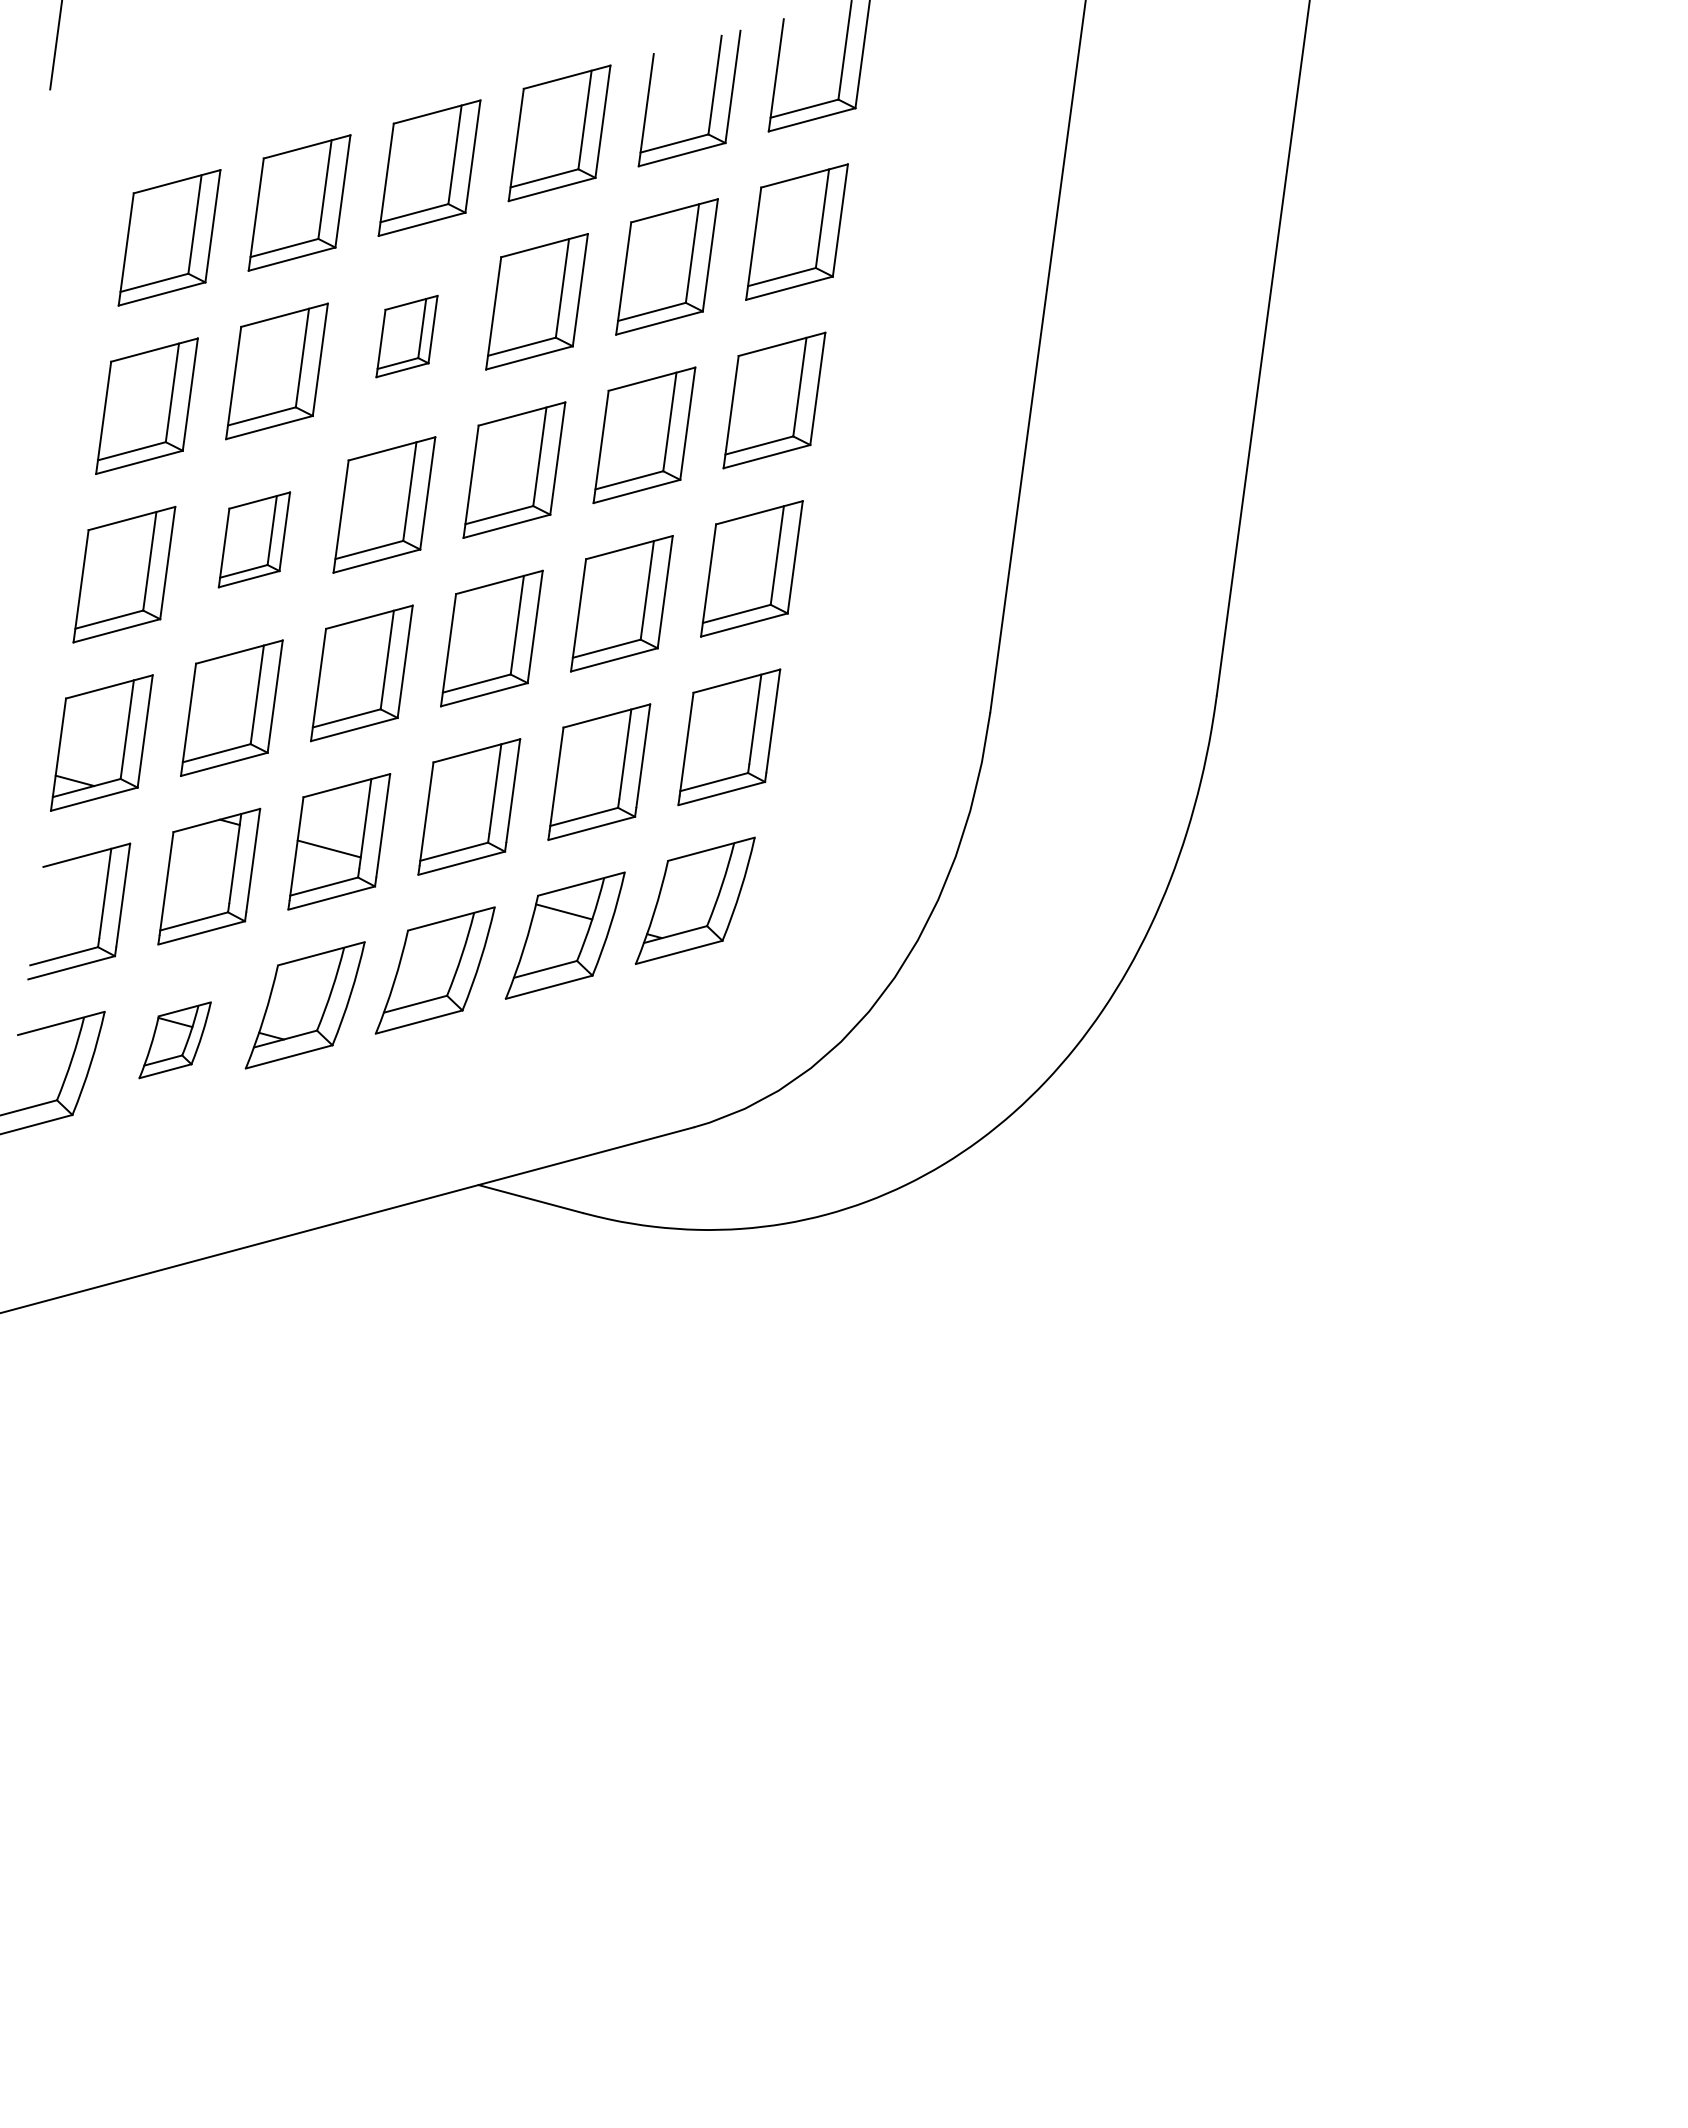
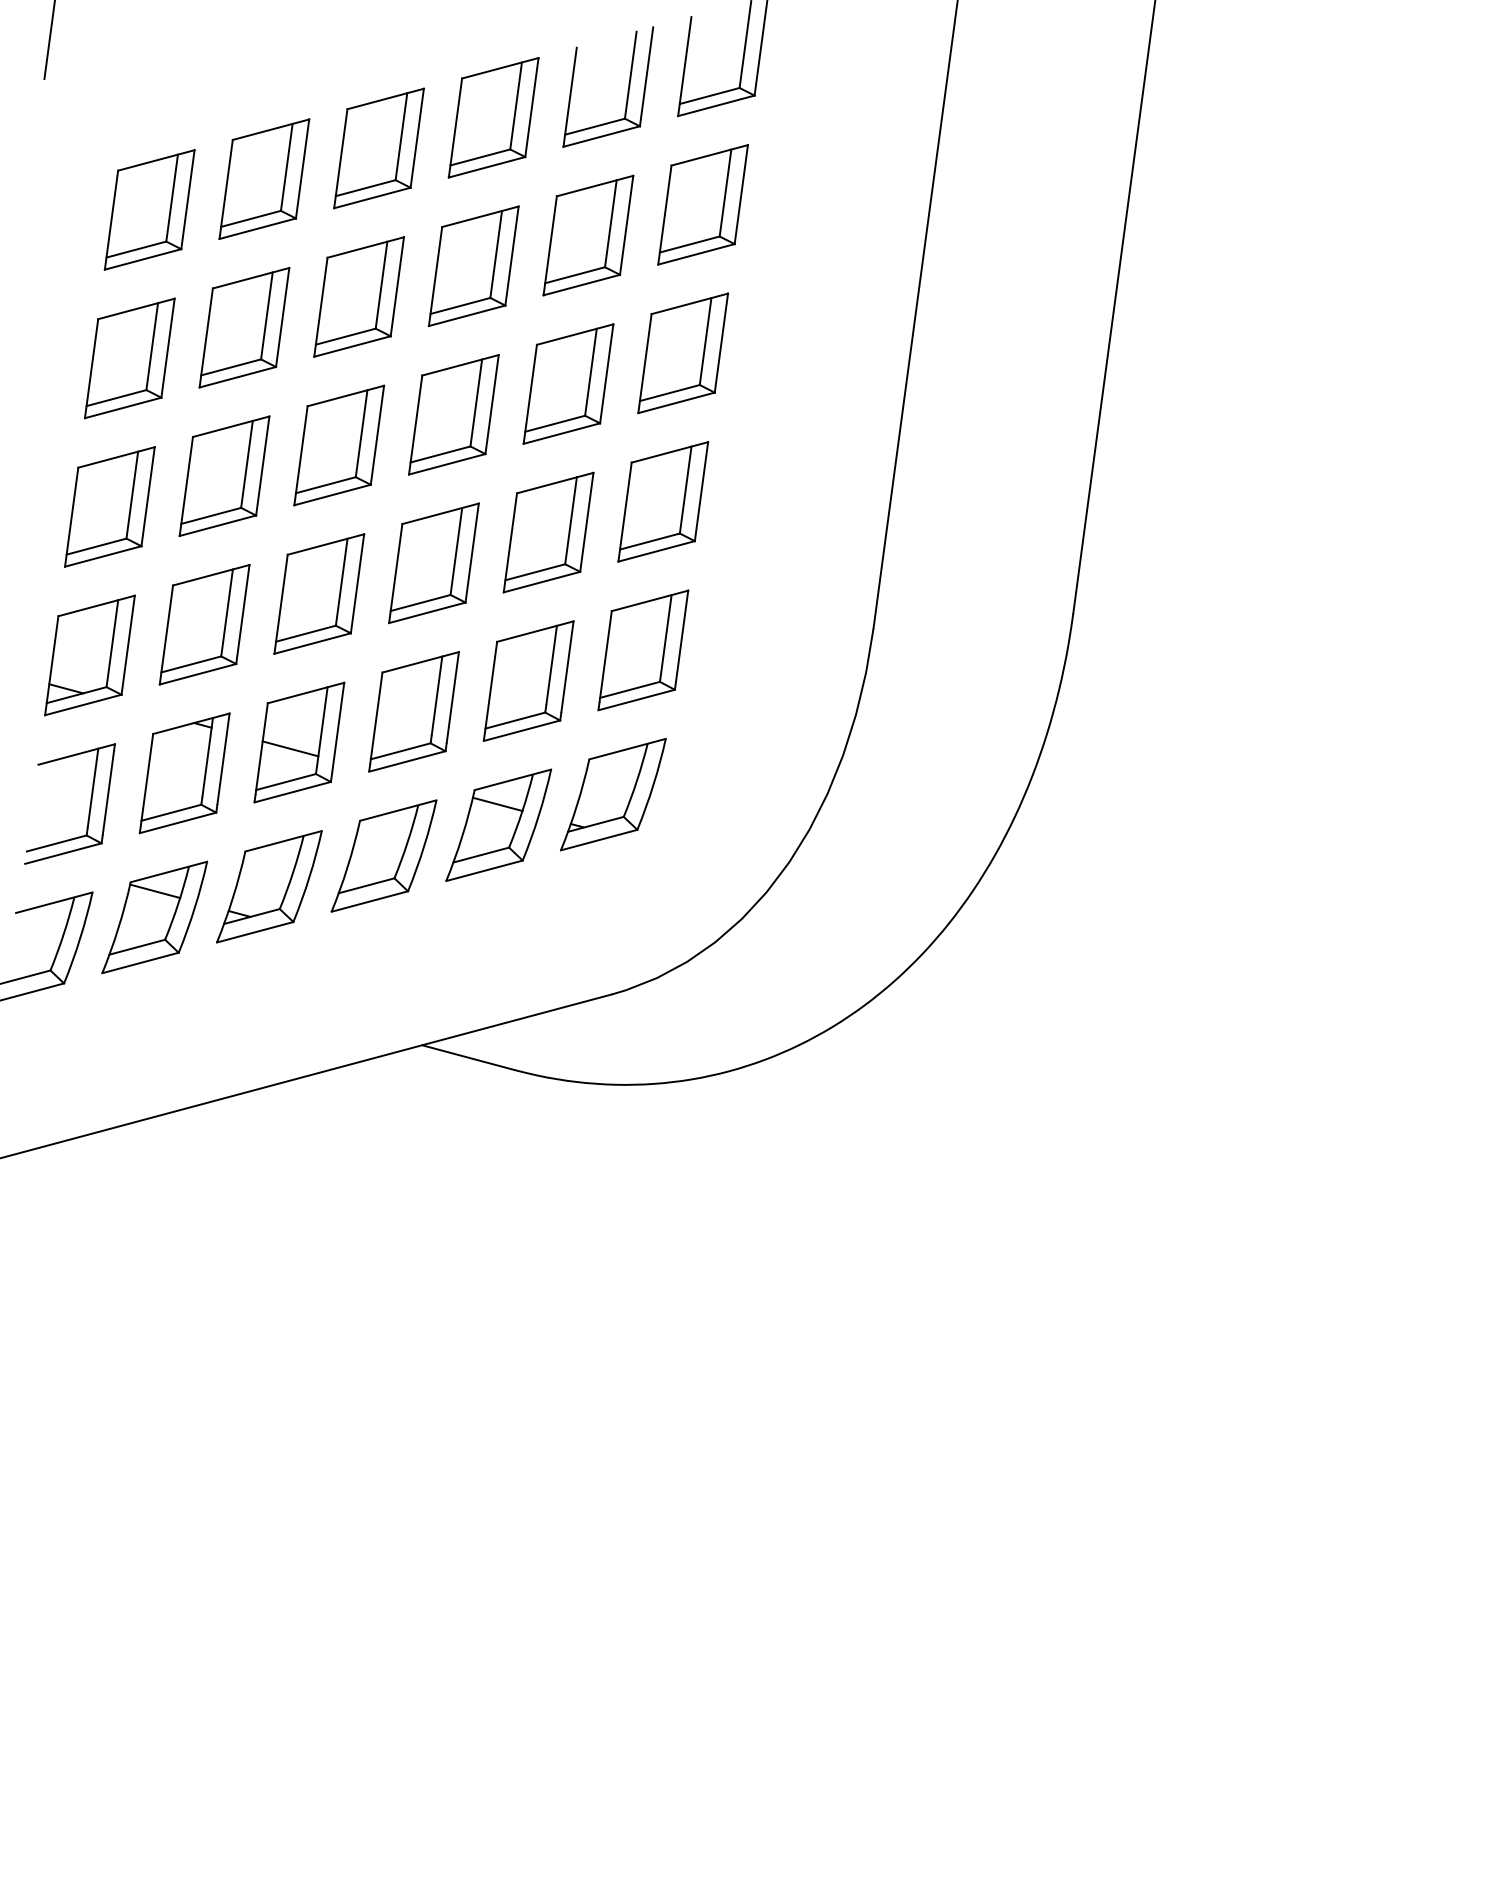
part: (406, 336) -> (358, 296), size x1.67
part: (254, 539) -> (224, 475), size x1.43
part: (174, 1040) -> (154, 917), size x1.67

